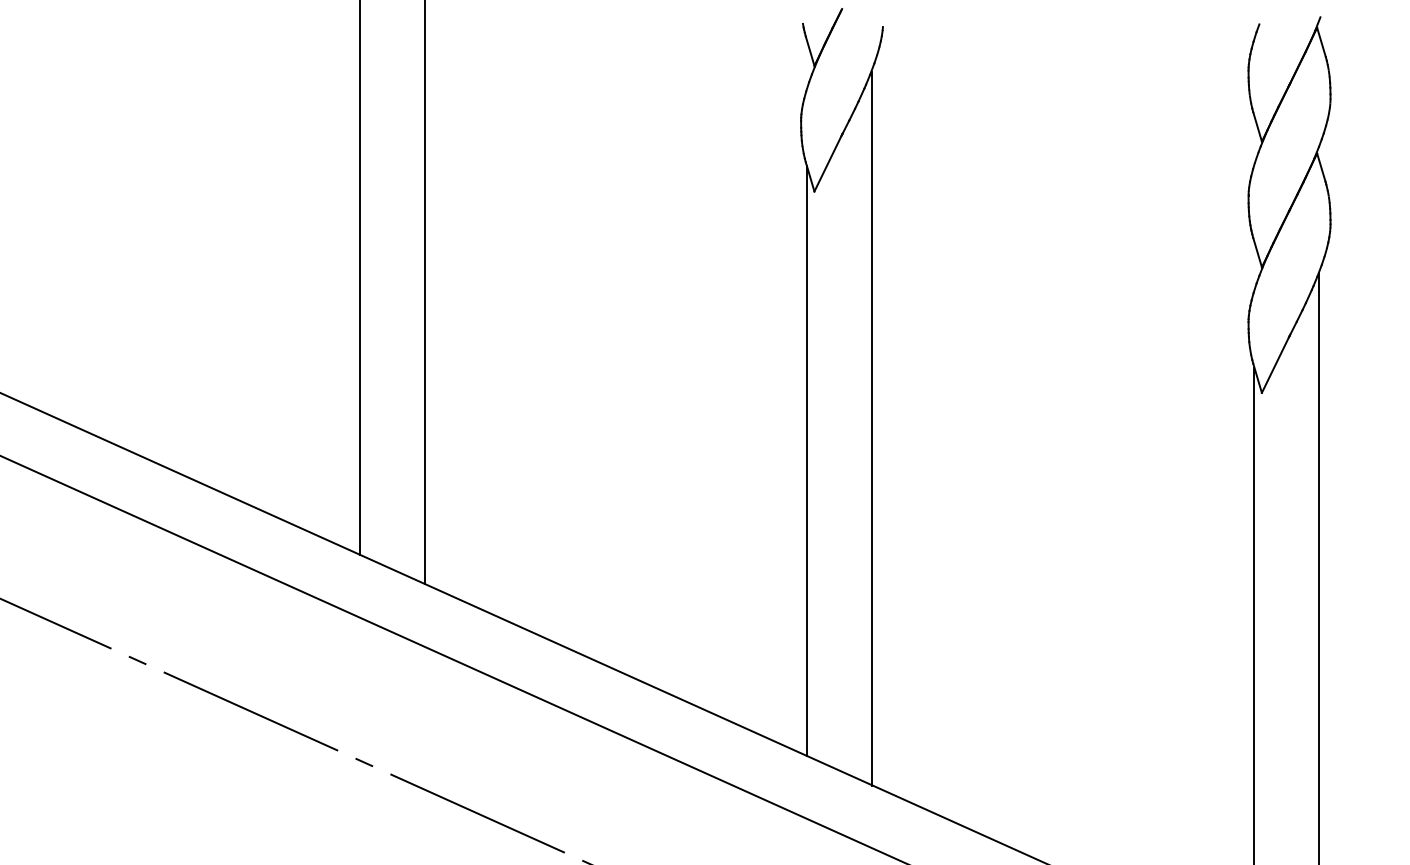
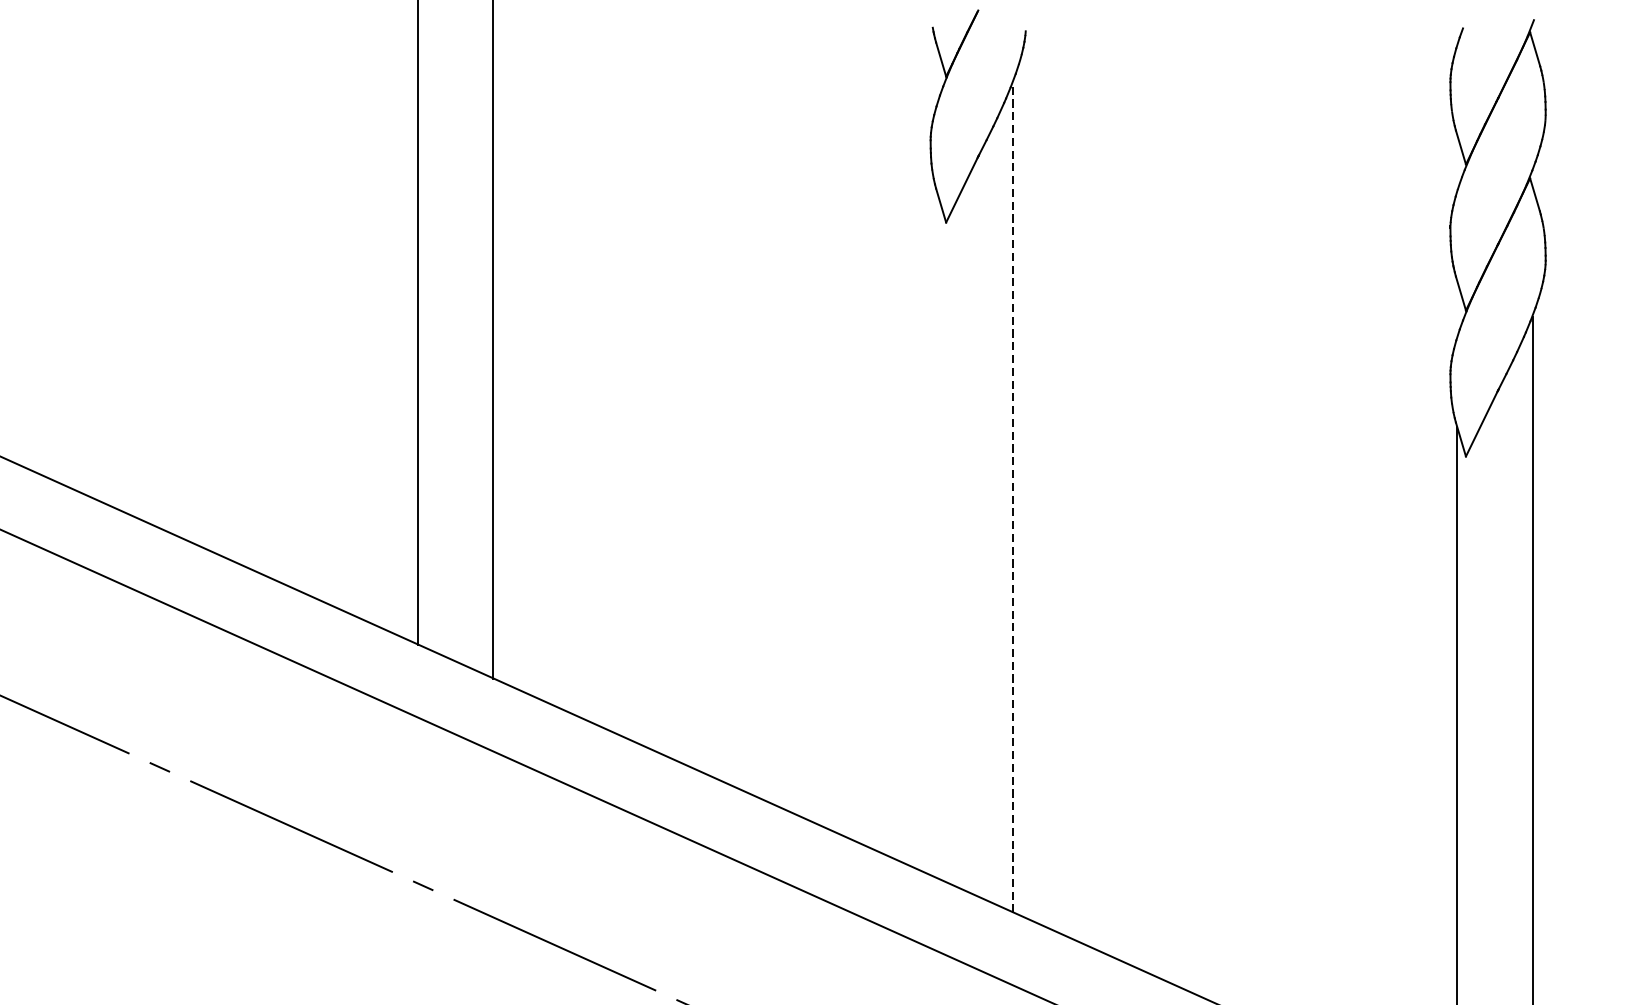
line: (872, 428) -> (1013, 497), solid -> dashed
line: (807, 461) -> (938, 536), removed

